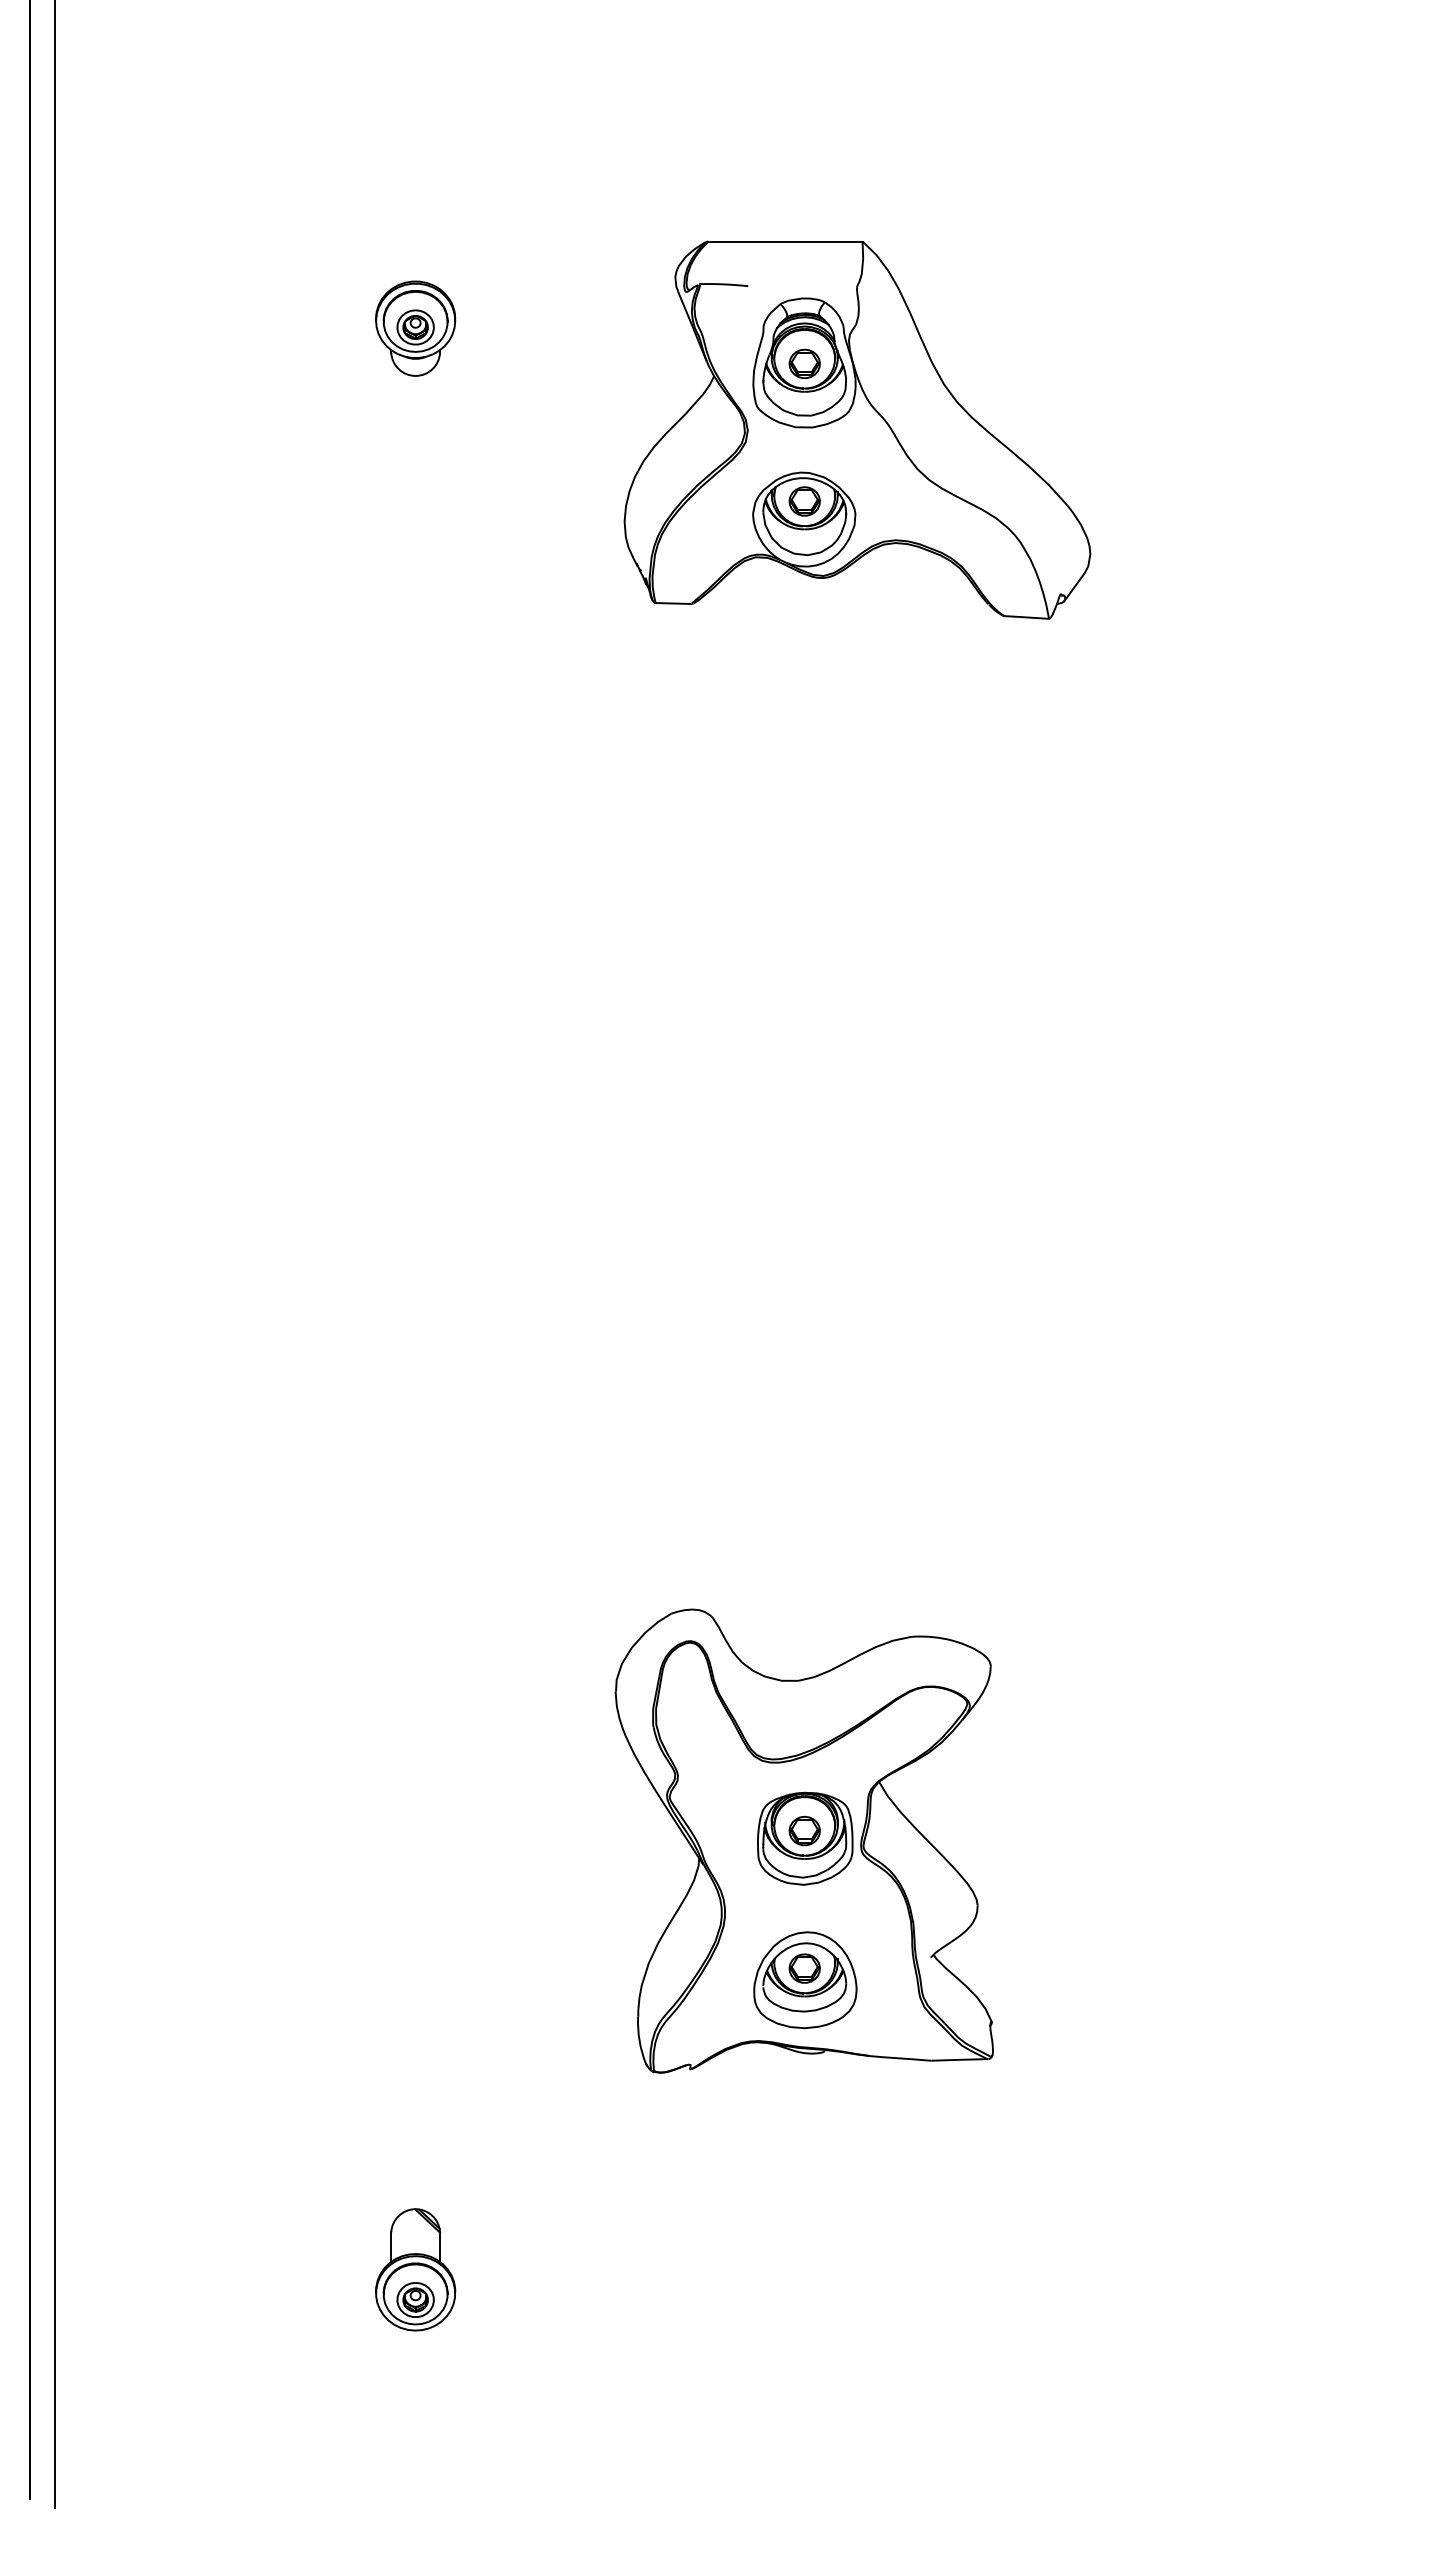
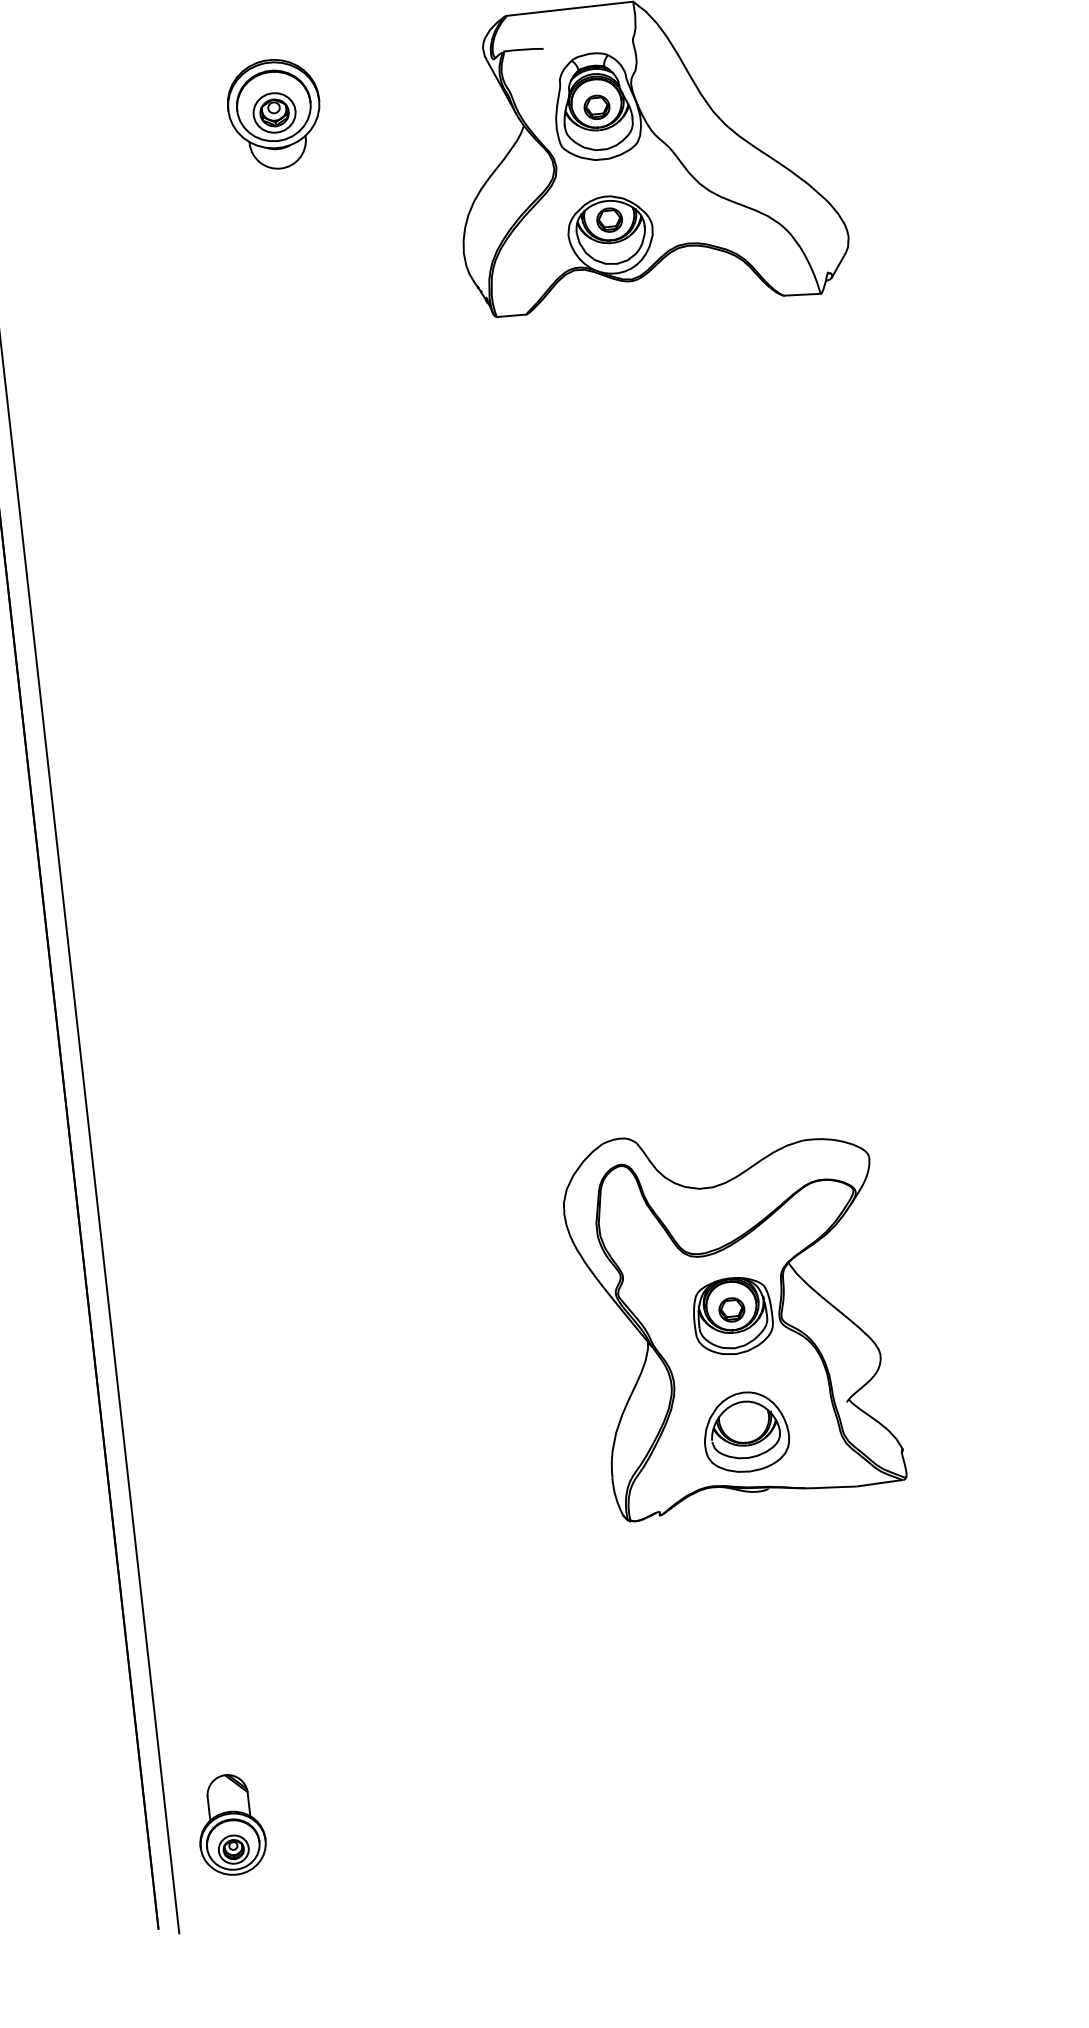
part: (415, 328) -> (274, 114), size x1.4
part: (804, 1968) -> (744, 1422), removed
part: (415, 2269) -> (230, 1824), moved

